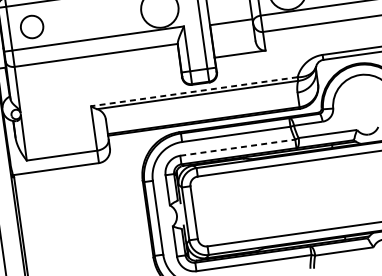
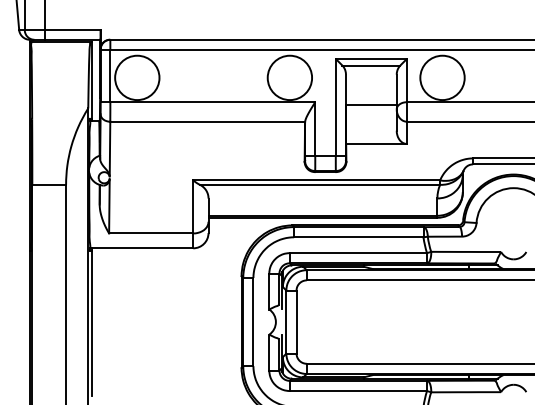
circle: (32, 26) -> (137, 77), size x1.67
line: (194, 91) -> (316, 180), dashed -> solid
line: (237, 147) -> (358, 253), dashed -> solid

